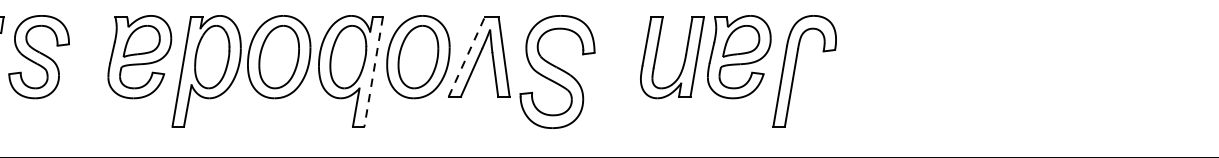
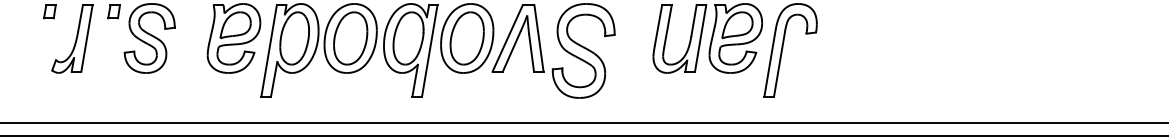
line: (466, 57) -> (507, 38), dashed -> solid
line: (373, 72) -> (429, 51), dashed -> solid

